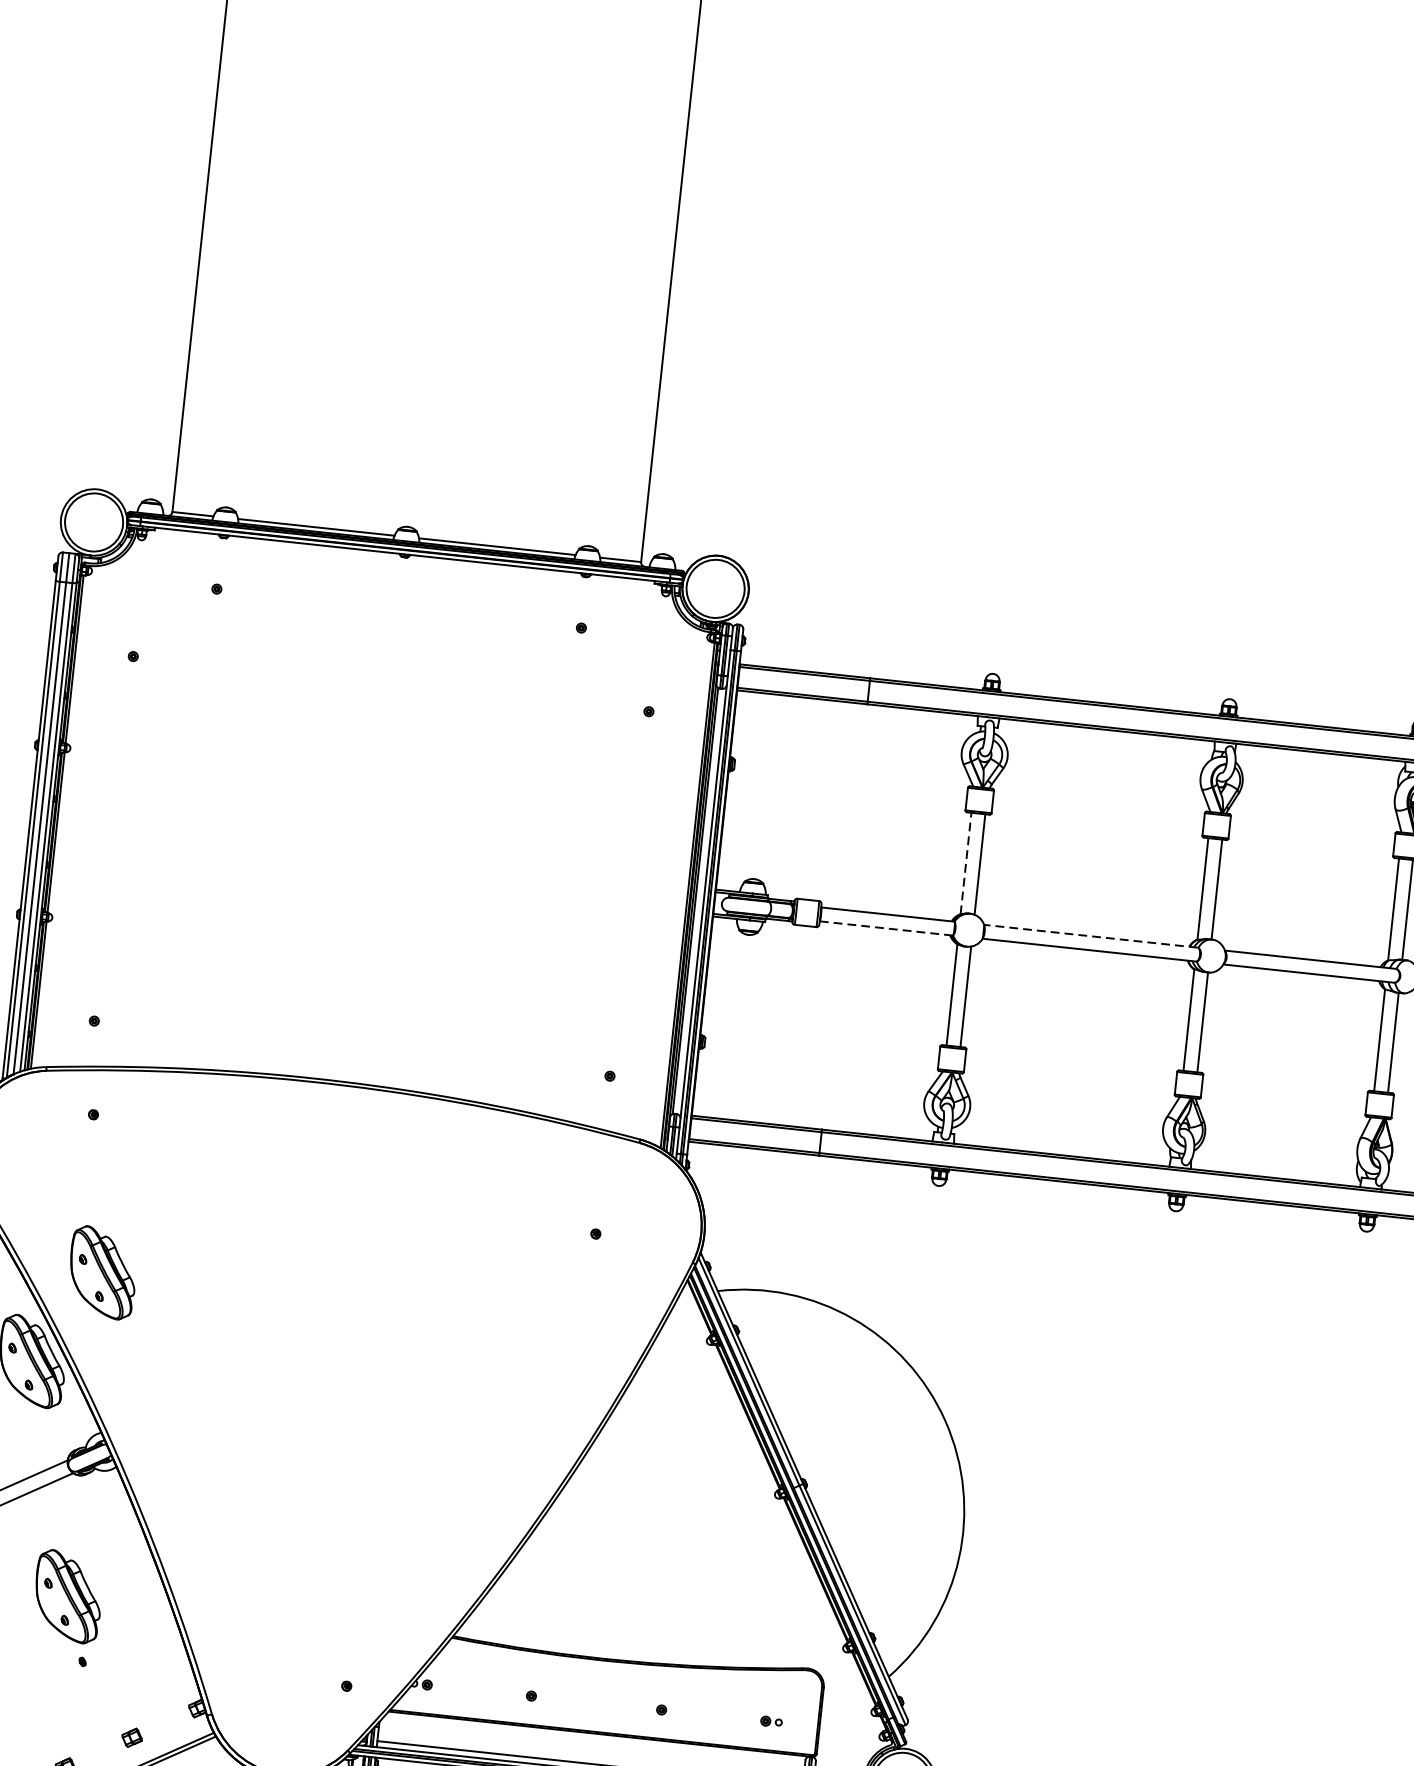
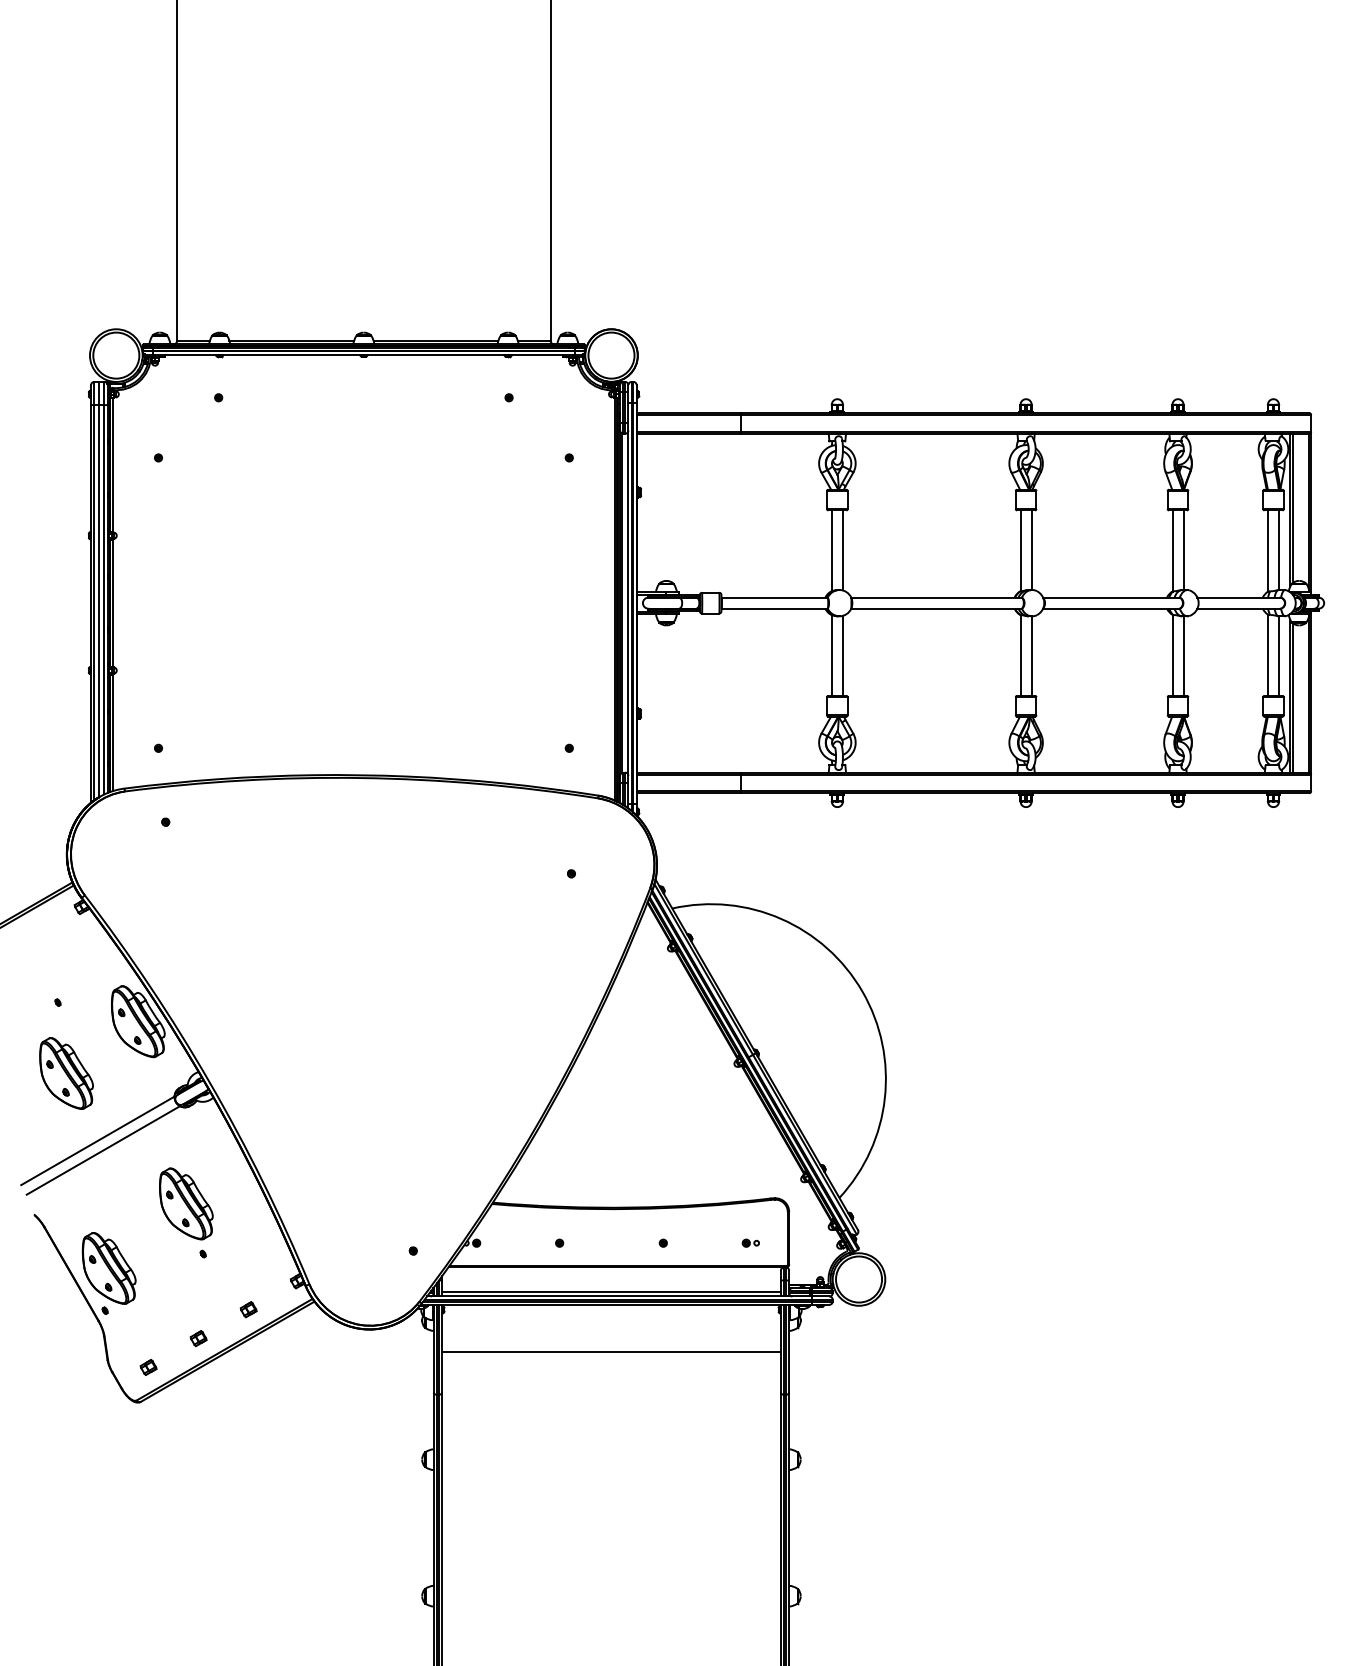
line: (965, 863) -> (831, 550), dashed -> solid
line: (886, 928) -> (774, 608), dashed -> solid
line: (1089, 935) -> (935, 597), dashed -> solid
part: (103, 1272) -> (186, 945), removed

